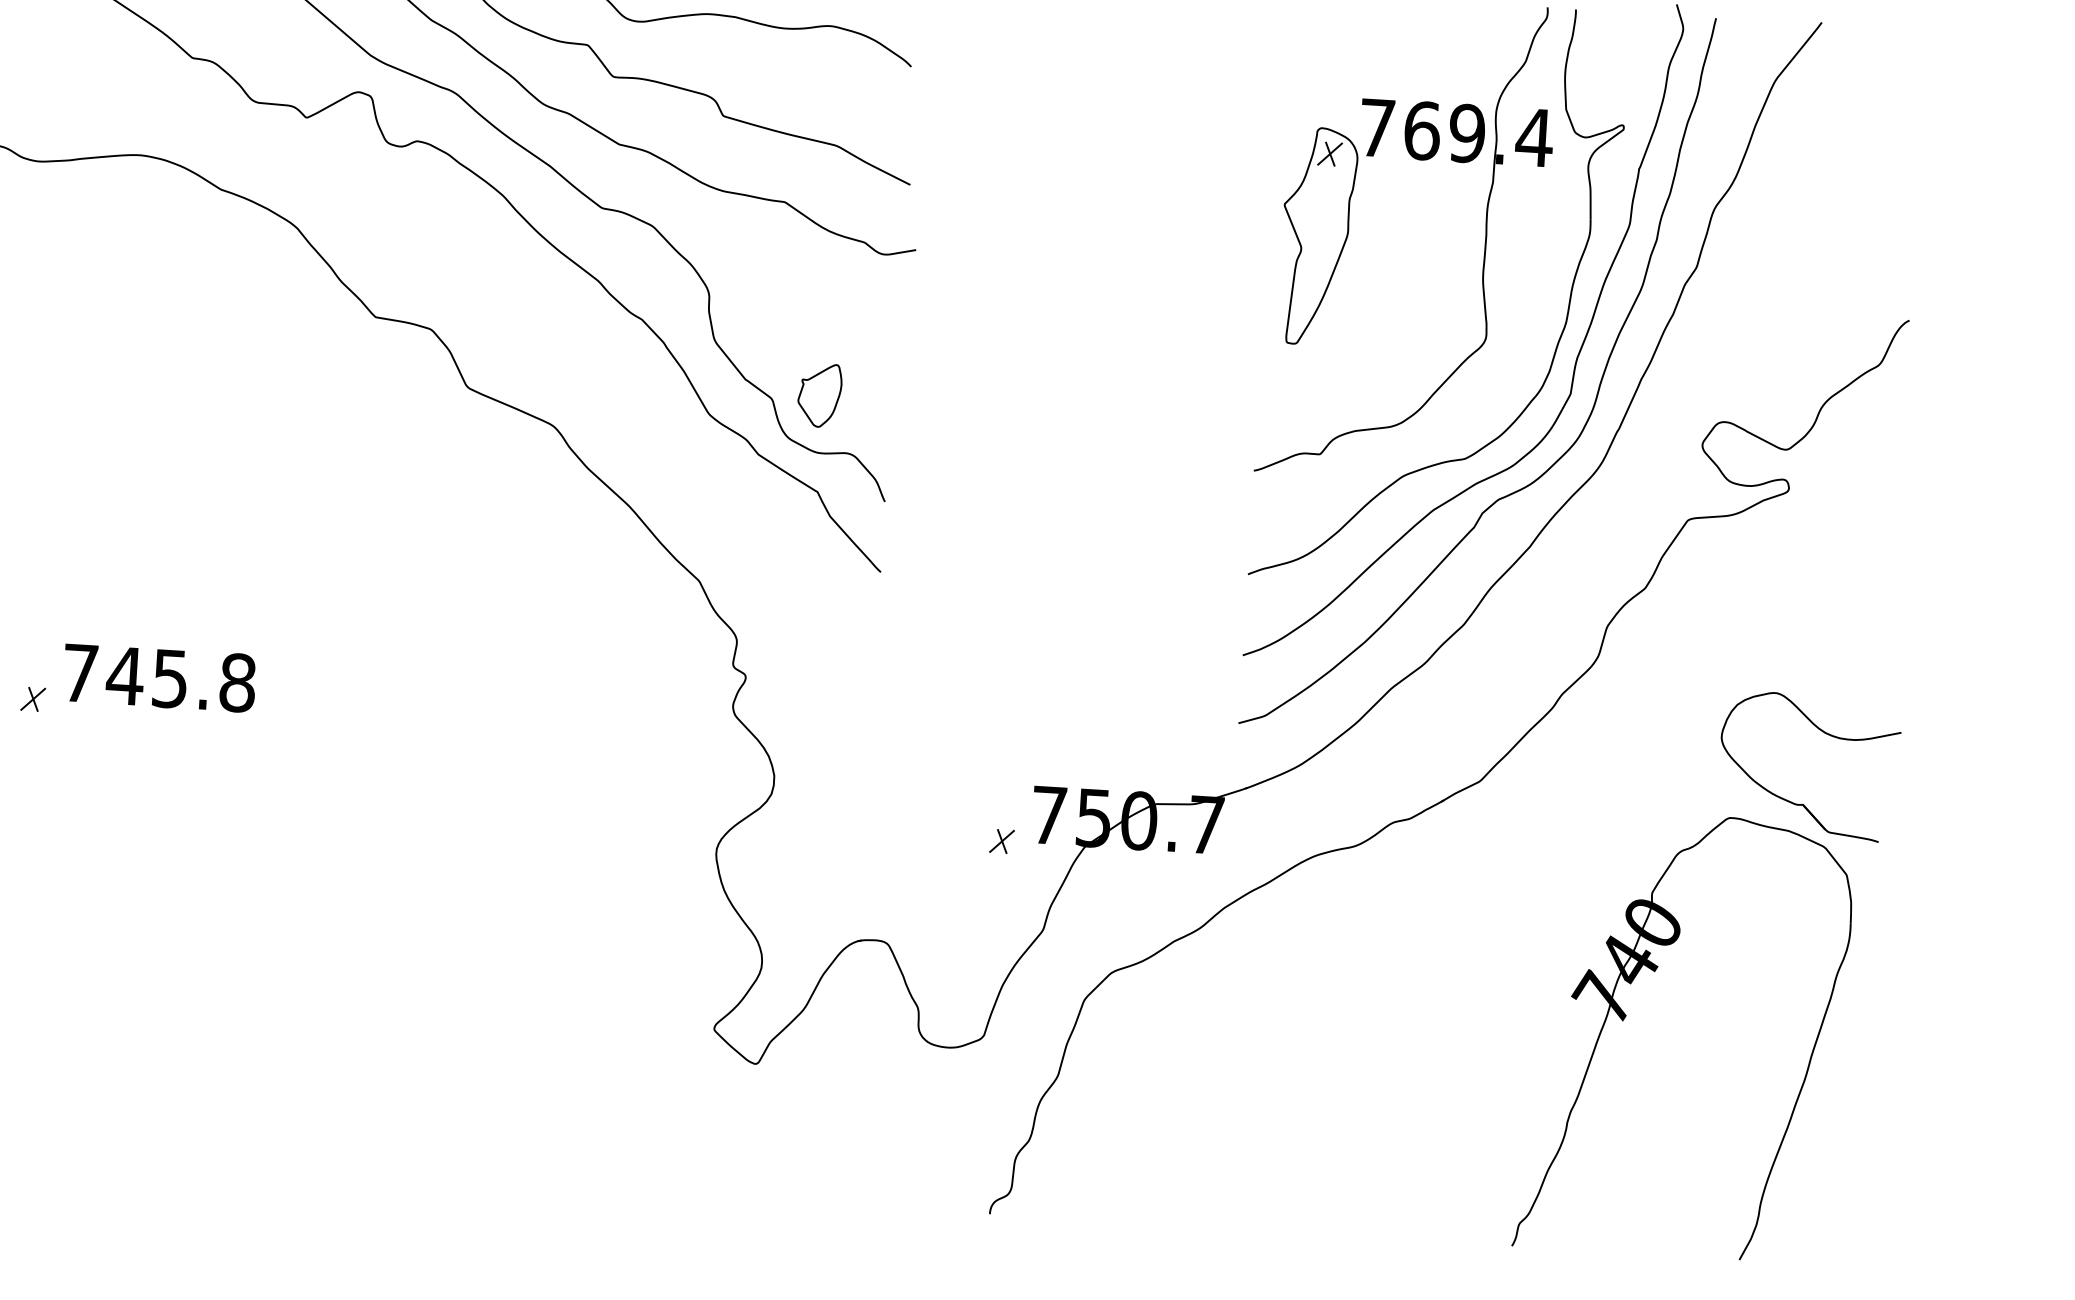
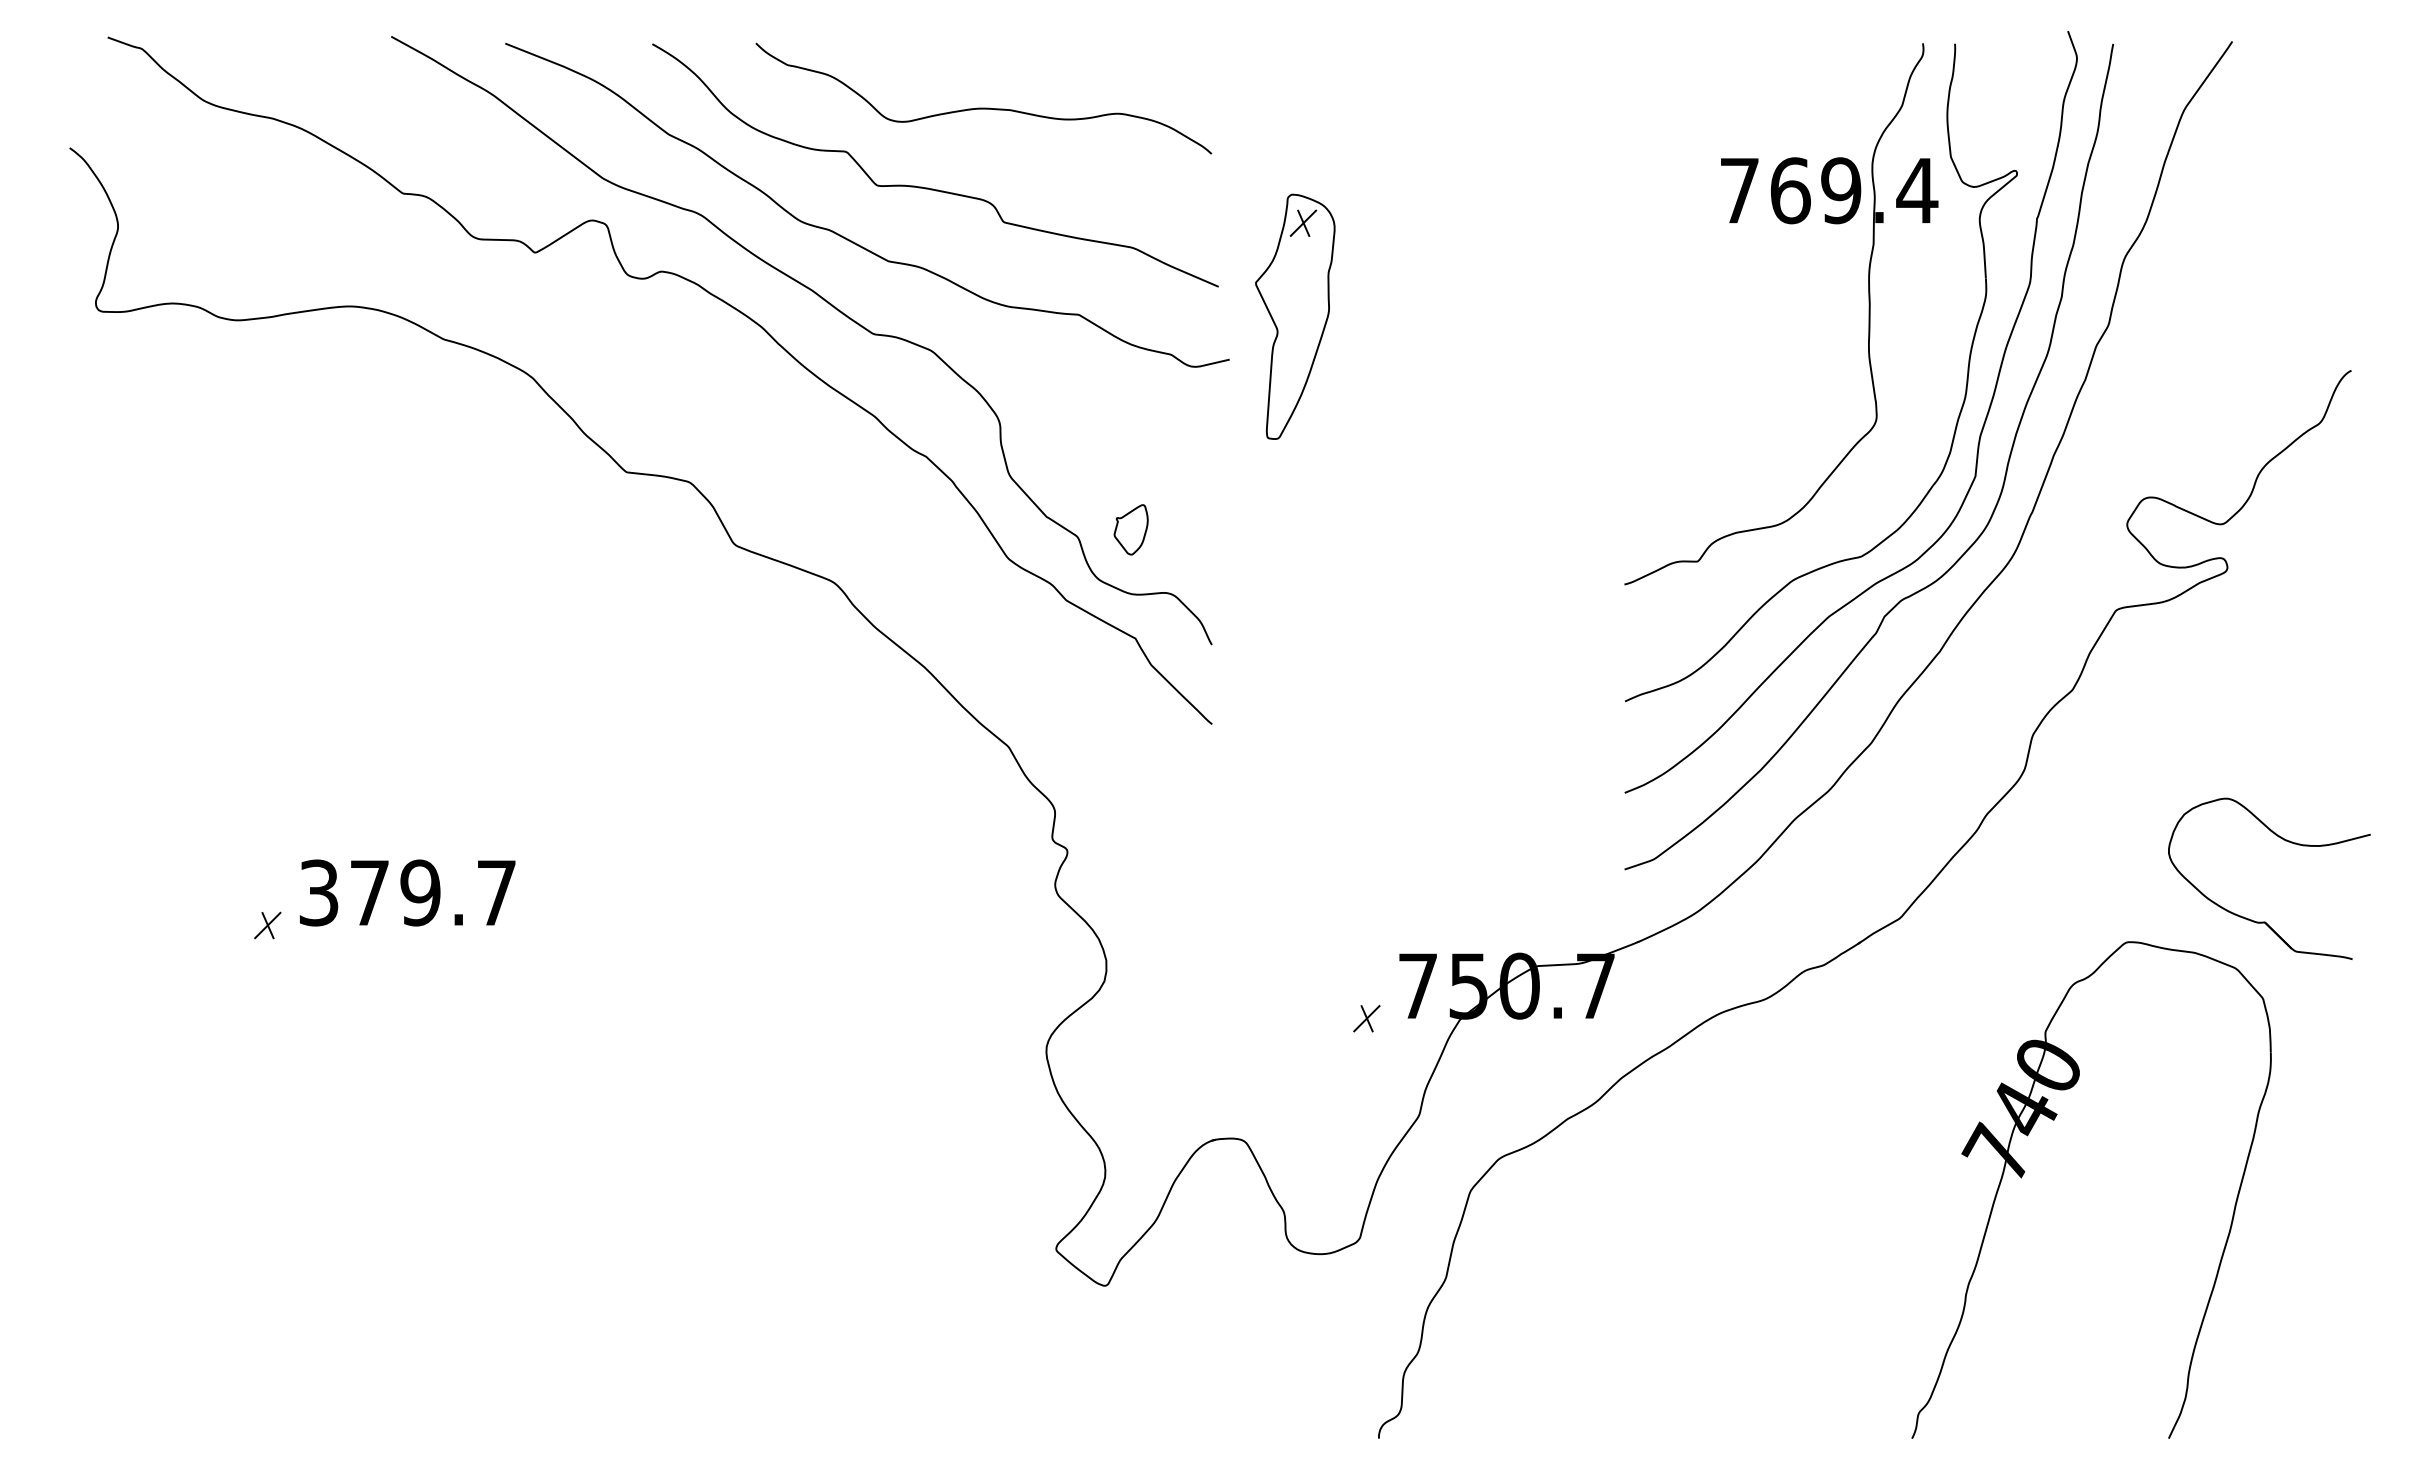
part: (1317, 236) -> (1295, 316), moved
part: (819, 395) -> (1130, 529), size x0.7
text: (158, 677) -> (407, 892), 745.8 -> 379.7
part: (1626, 1015) -> (2025, 1171), moved

